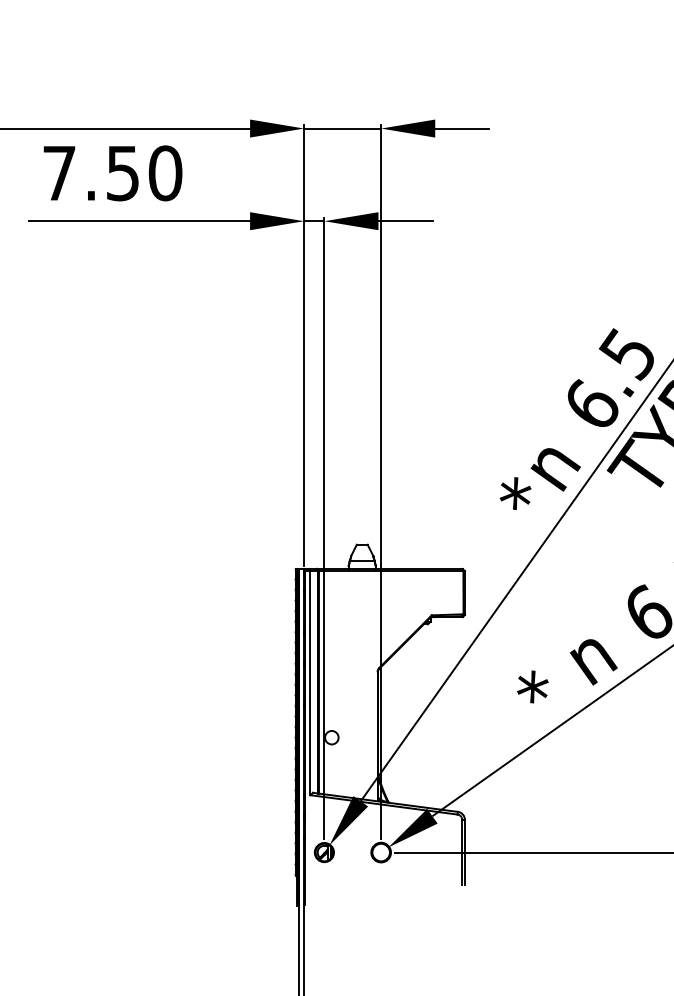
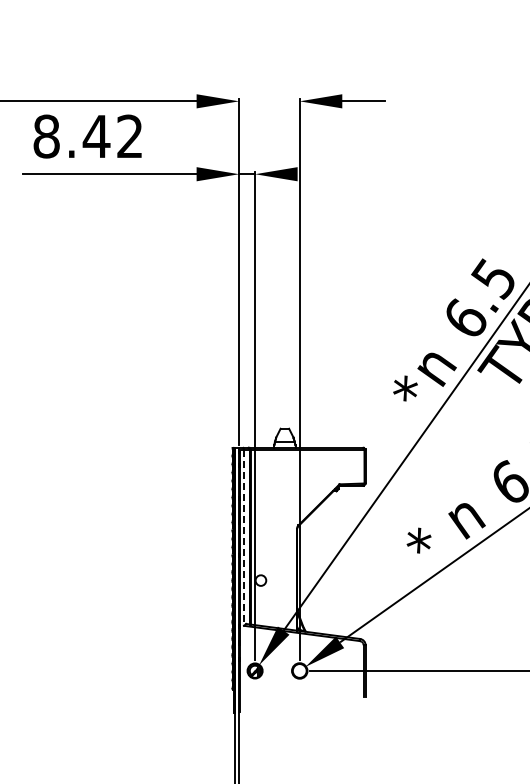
line: (342, 128) -> (269, 101), removed
text: (112, 173) -> (88, 136), 7.50 -> 8.42
line: (404, 221) -> (318, 174), removed
line: (310, 684) -> (244, 538), solid -> dashed

